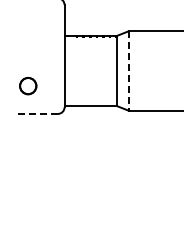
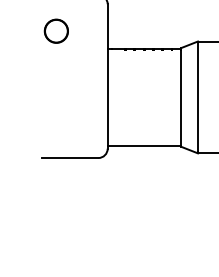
line: (128, 71) -> (197, 98), dashed -> solid
circle: (28, 86) -> (56, 31), moved
line: (38, 113) -> (70, 157), dashed -> solid

